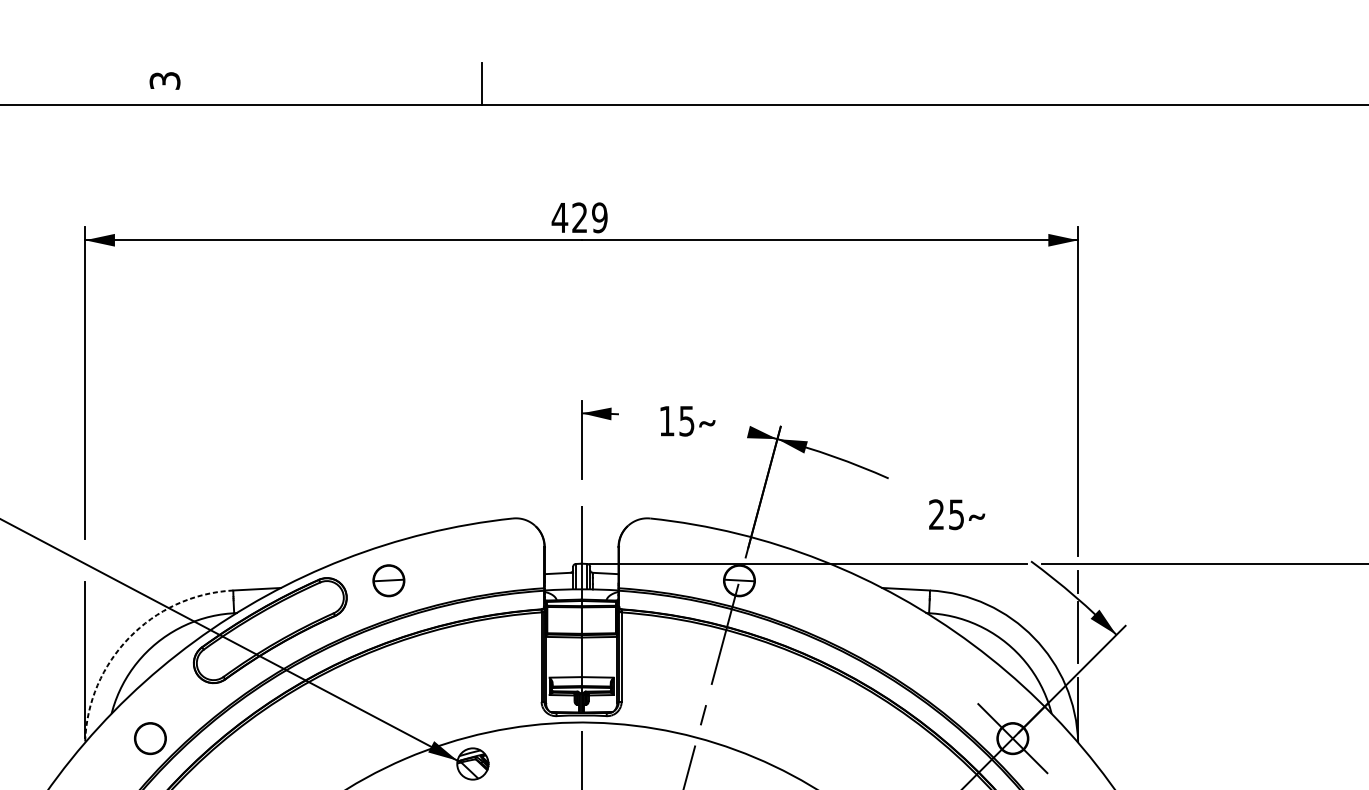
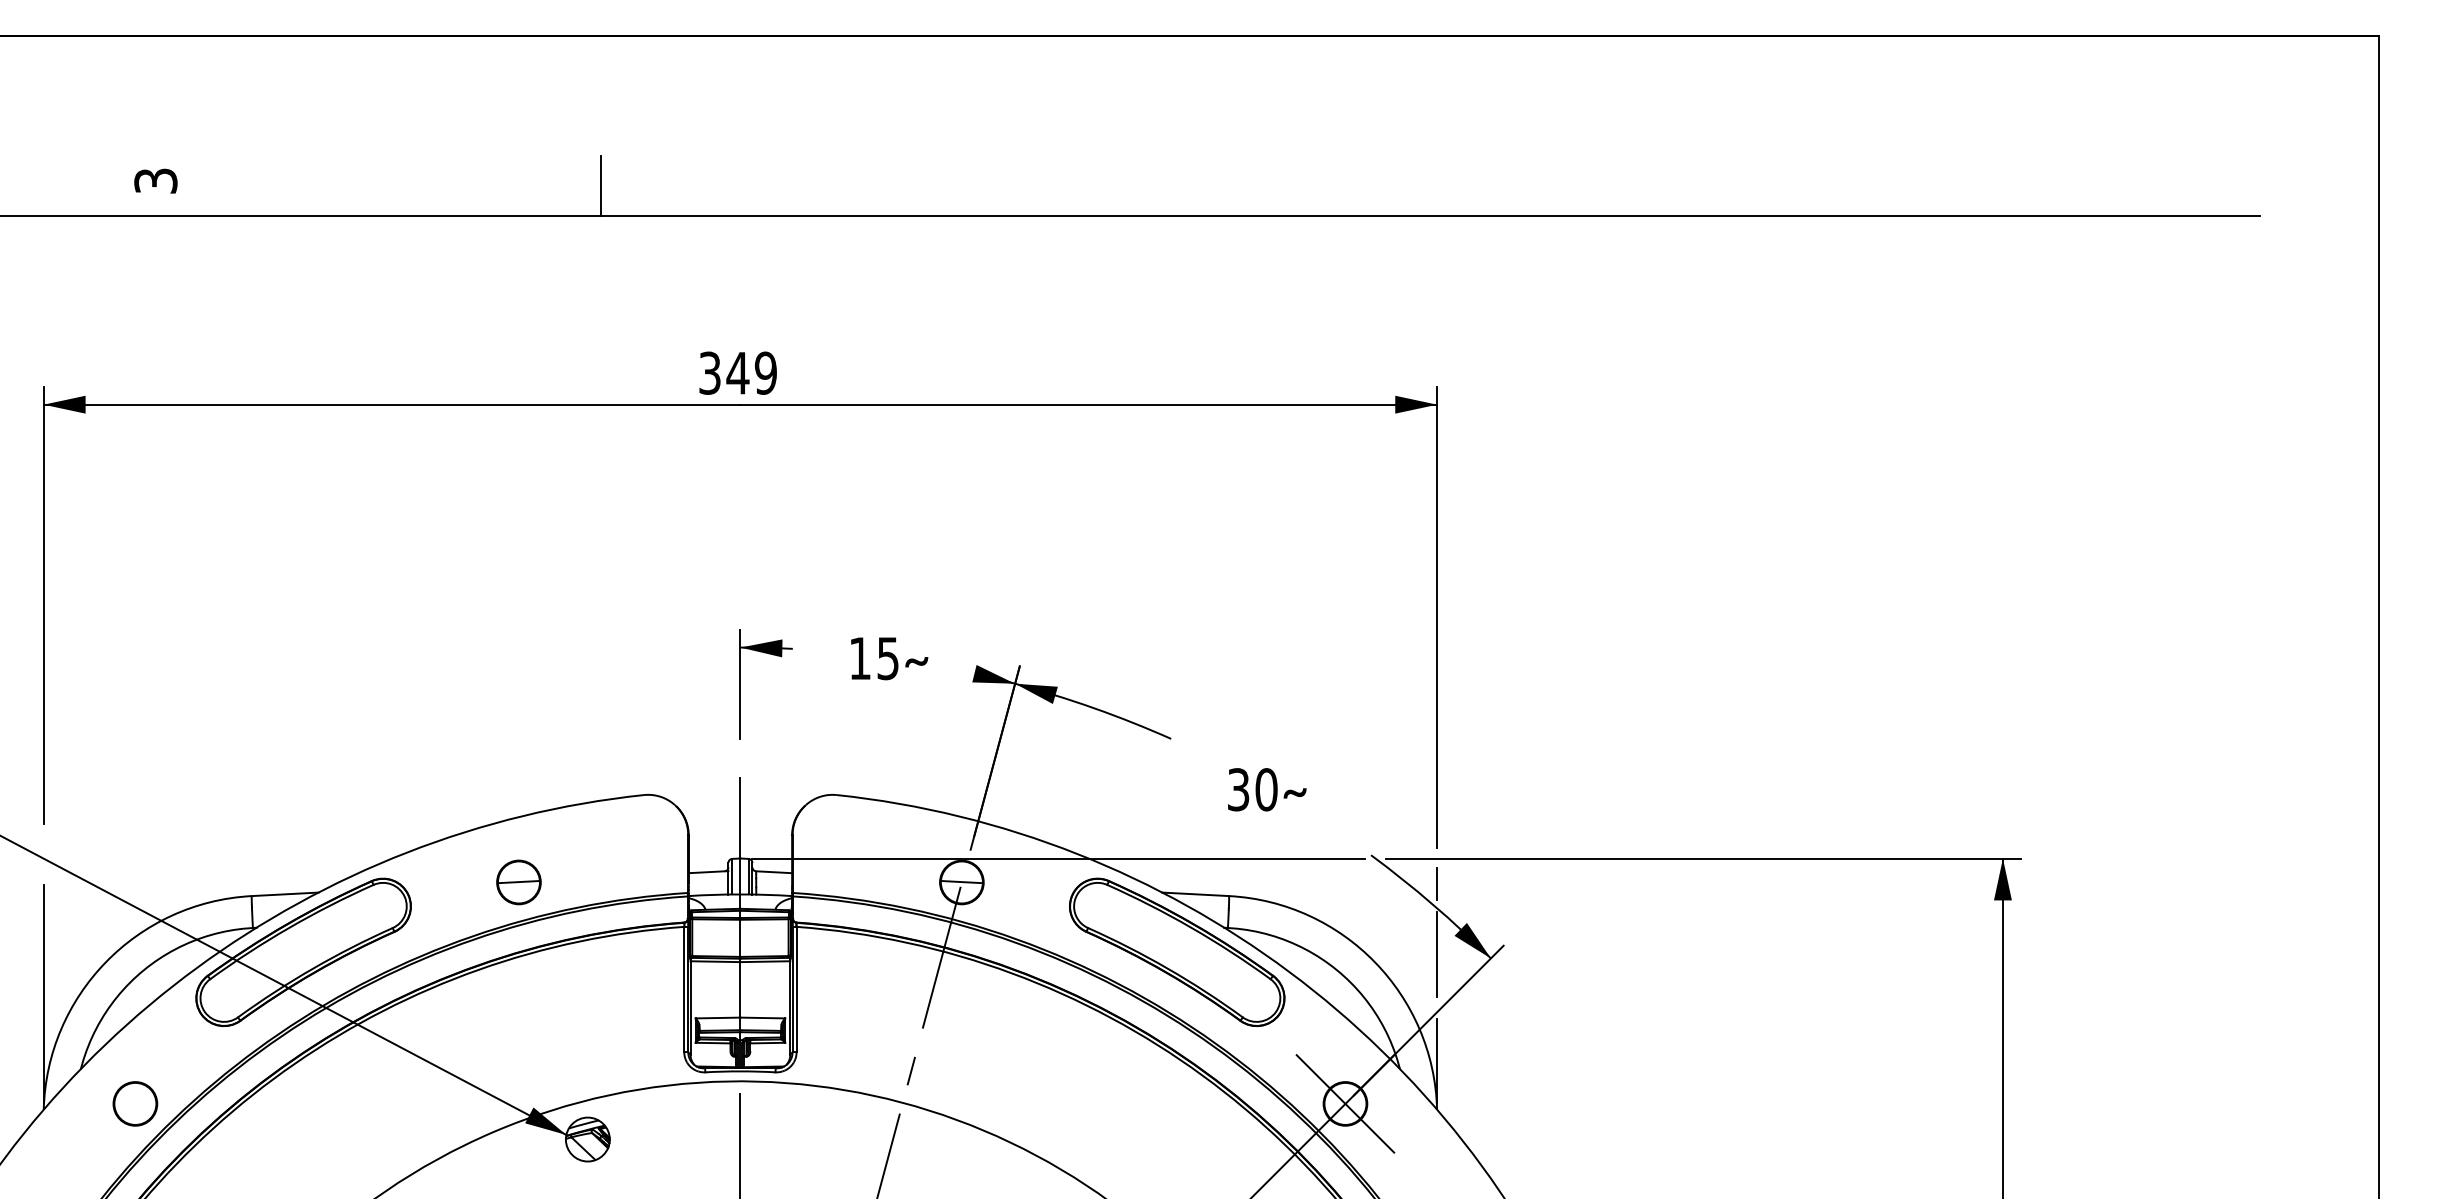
text: (569, 217) -> (723, 372), 429 -> 349
text: (946, 514) -> (1252, 789), 25 -> 30
part: (388, 580) -> (518, 882), moved
part: (893, 629) -> (1177, 951), added
arc: (129, 637) -> (105, 962), dashed -> solid

